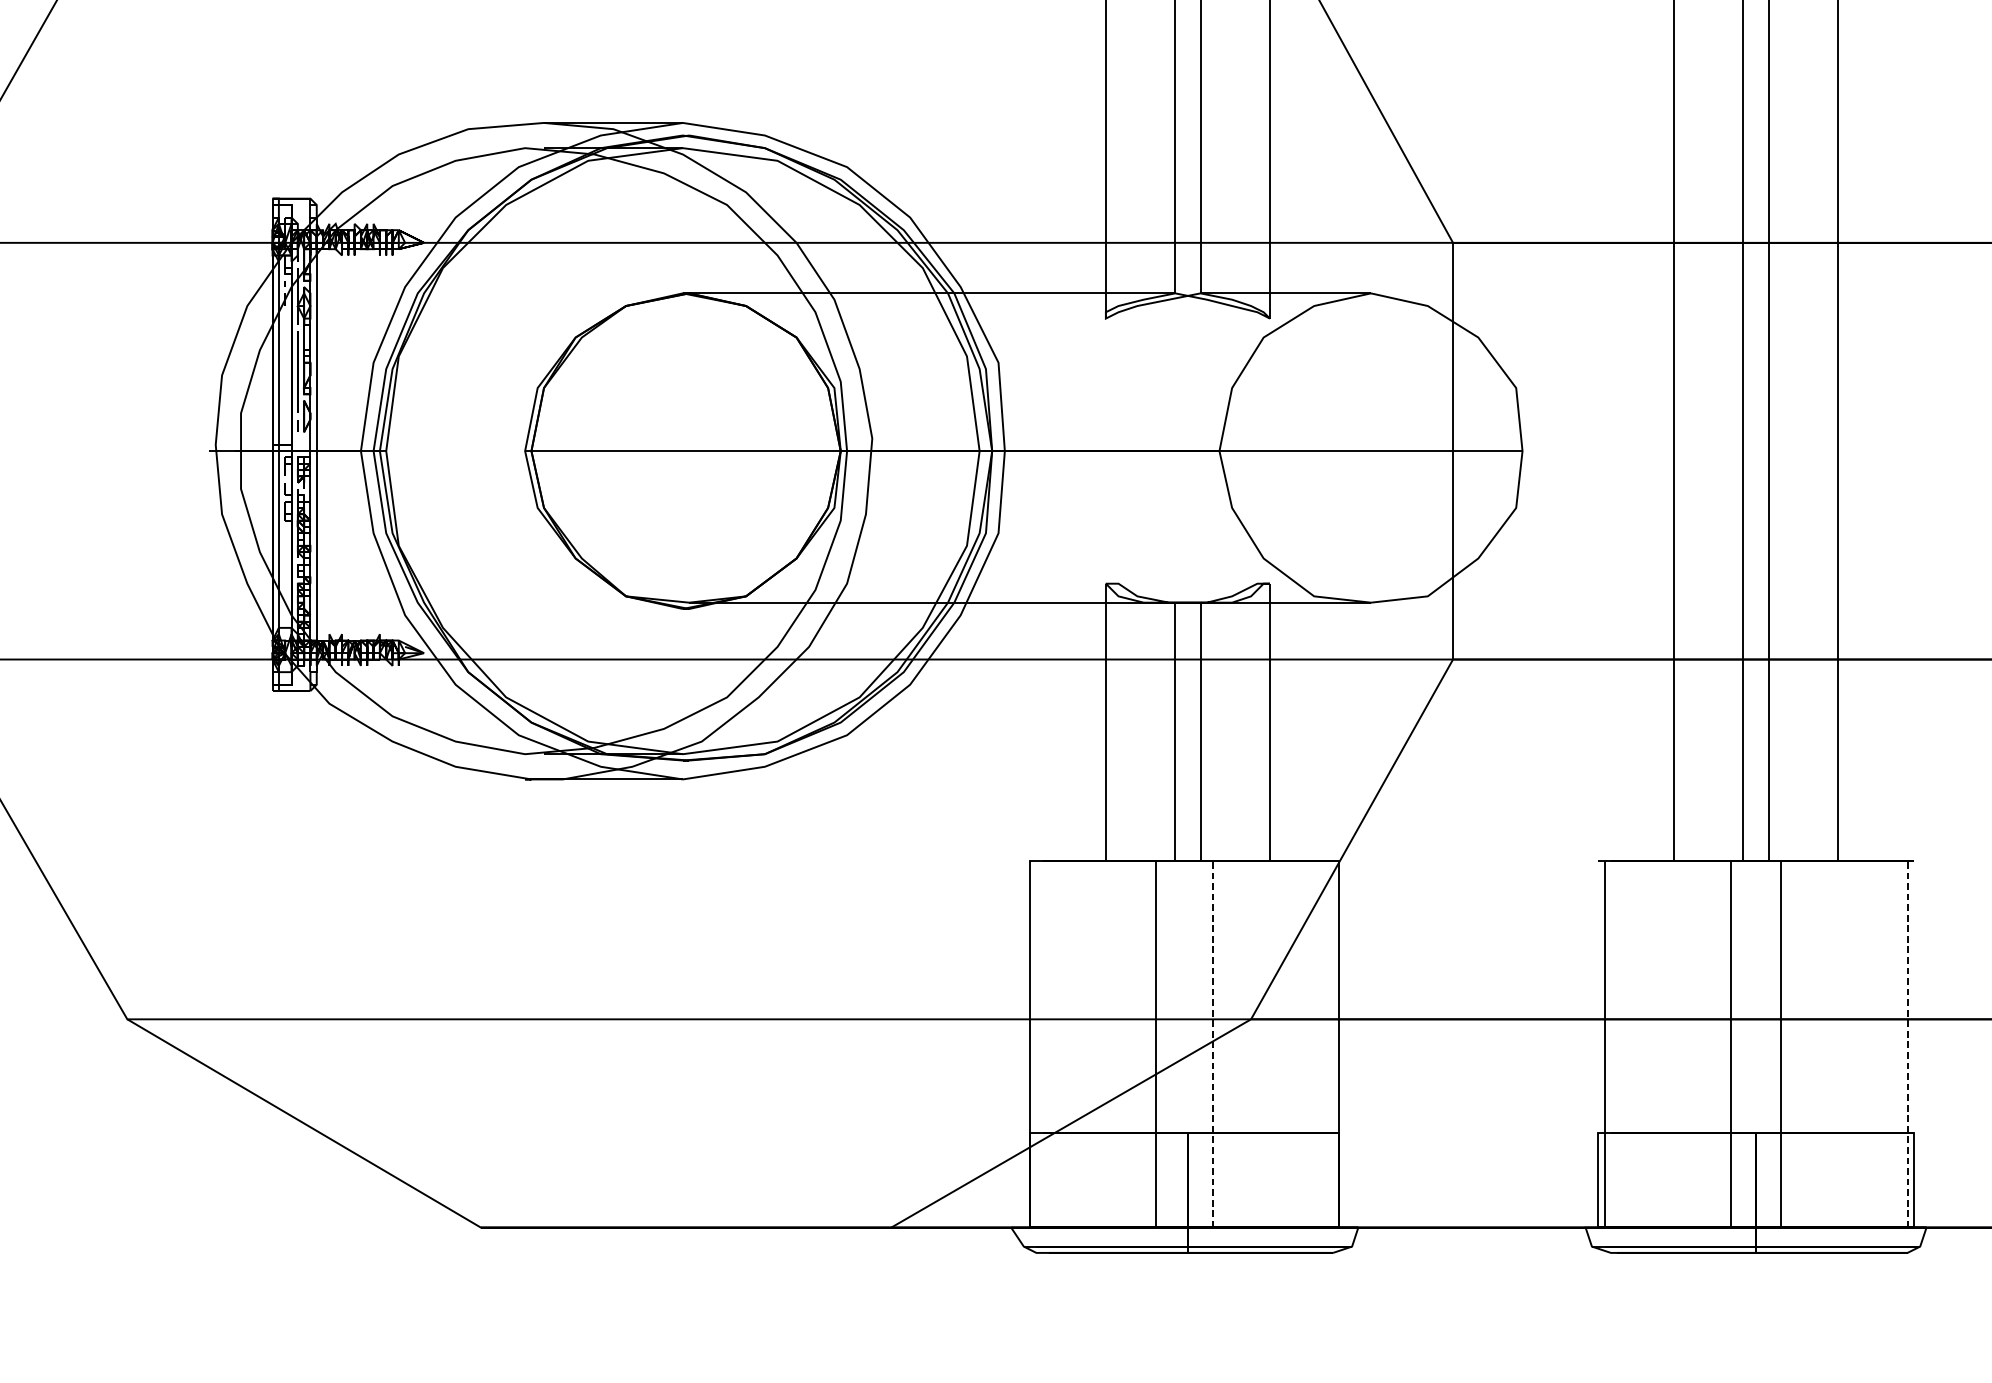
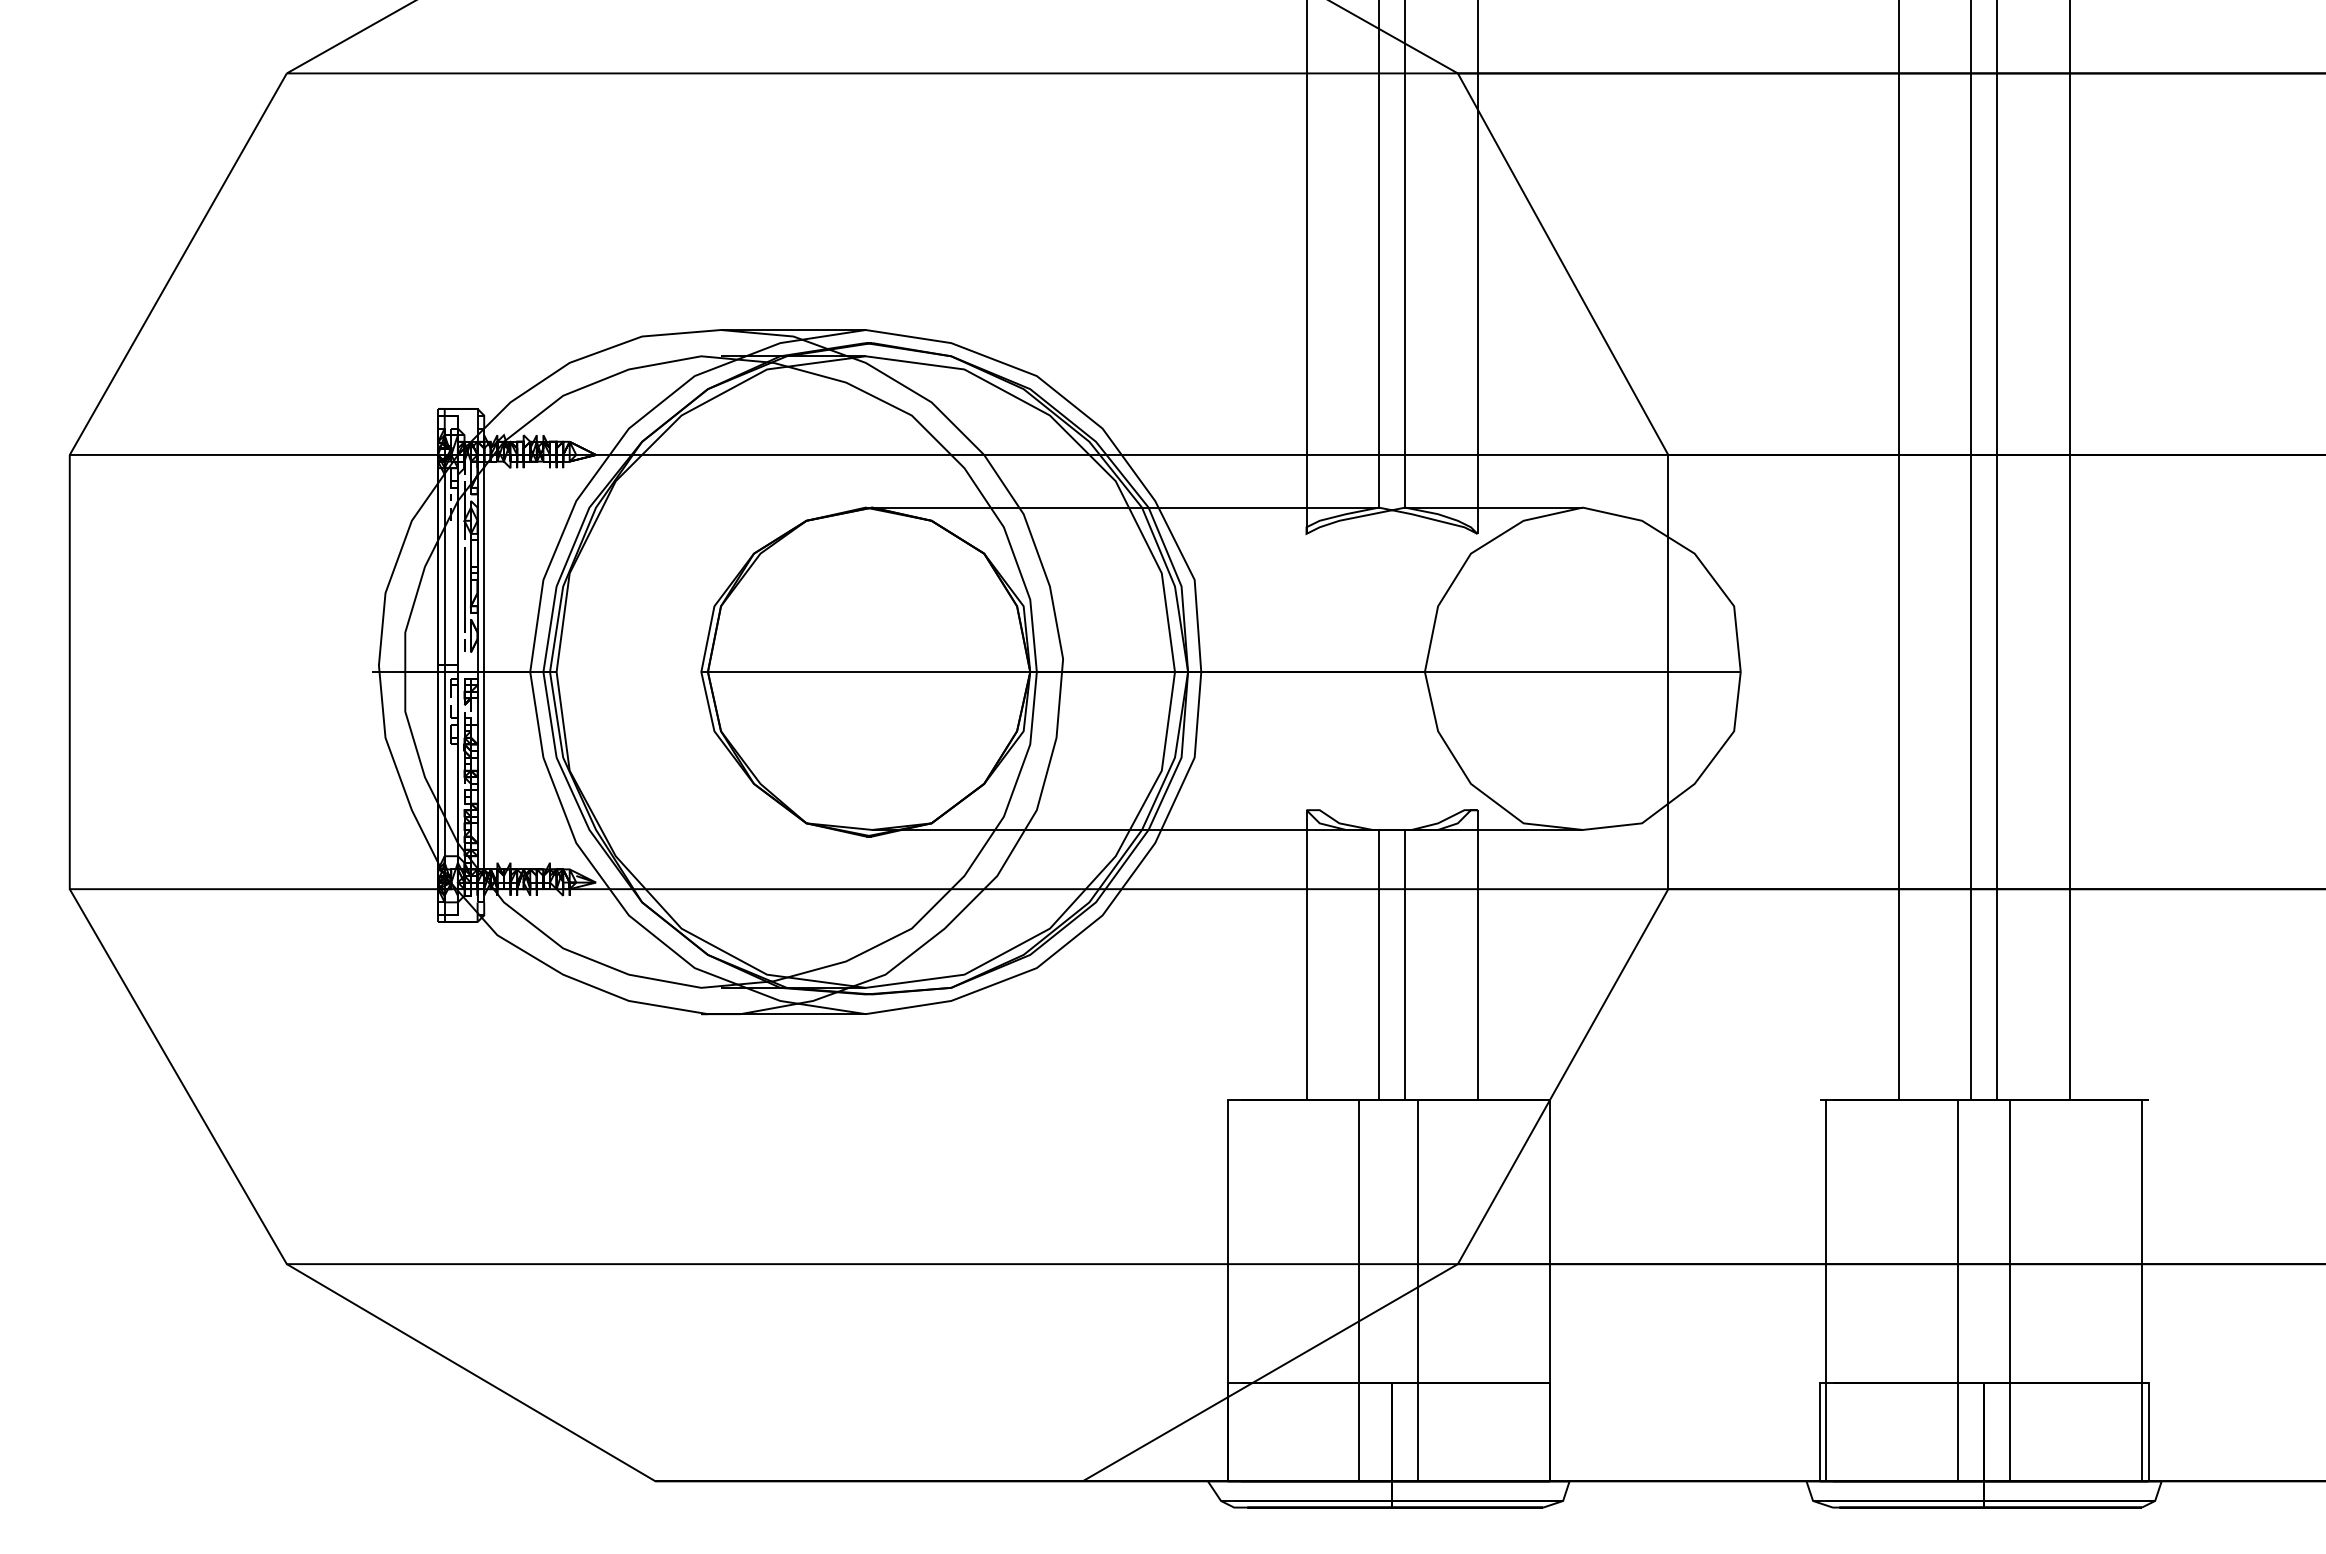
line: (1213, 1044) -> (1418, 1290), dashed -> solid
line: (1907, 1044) -> (2141, 1290), dashed -> solid

